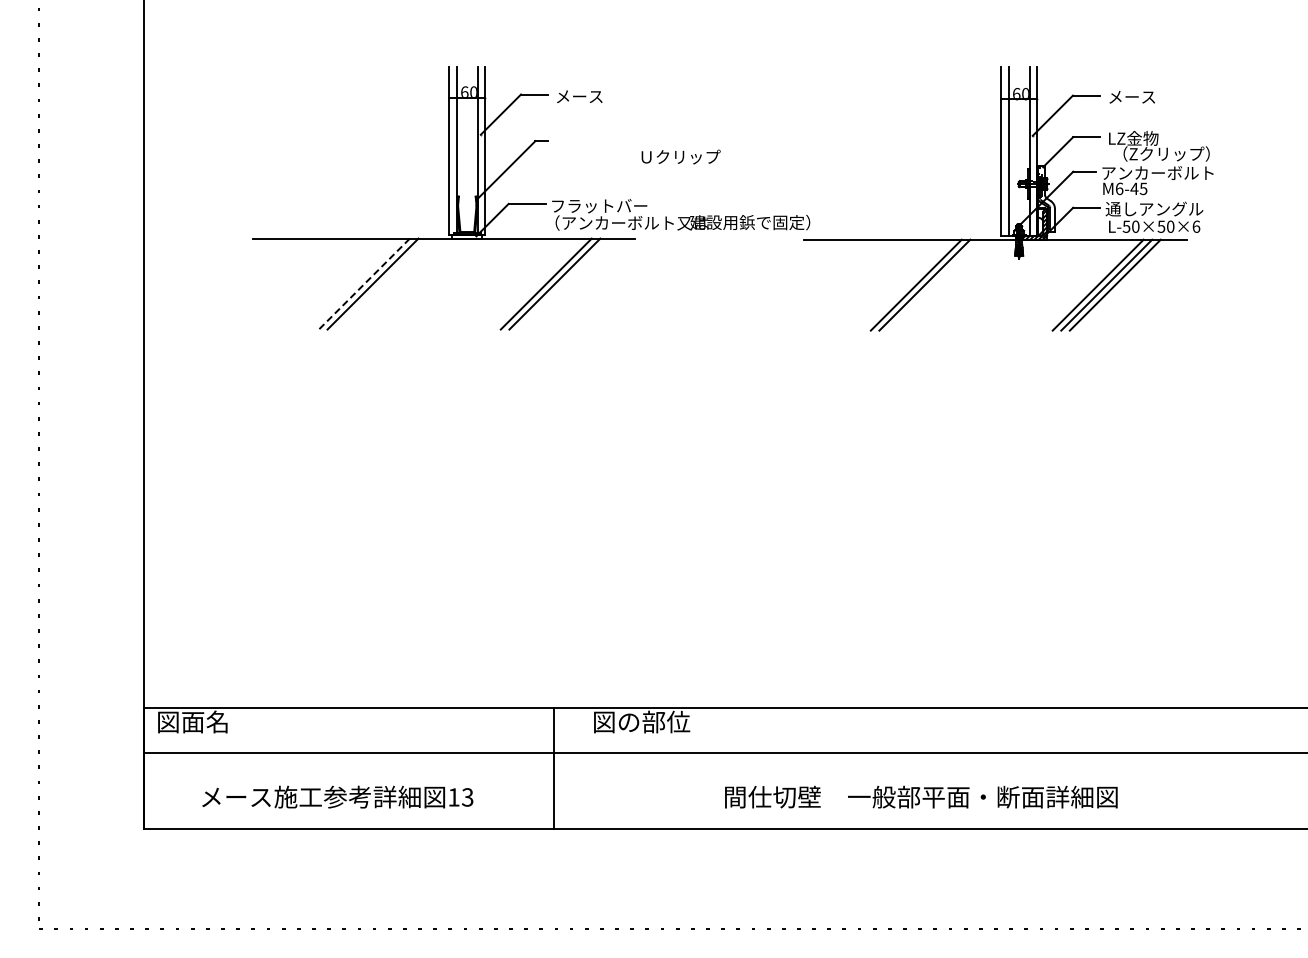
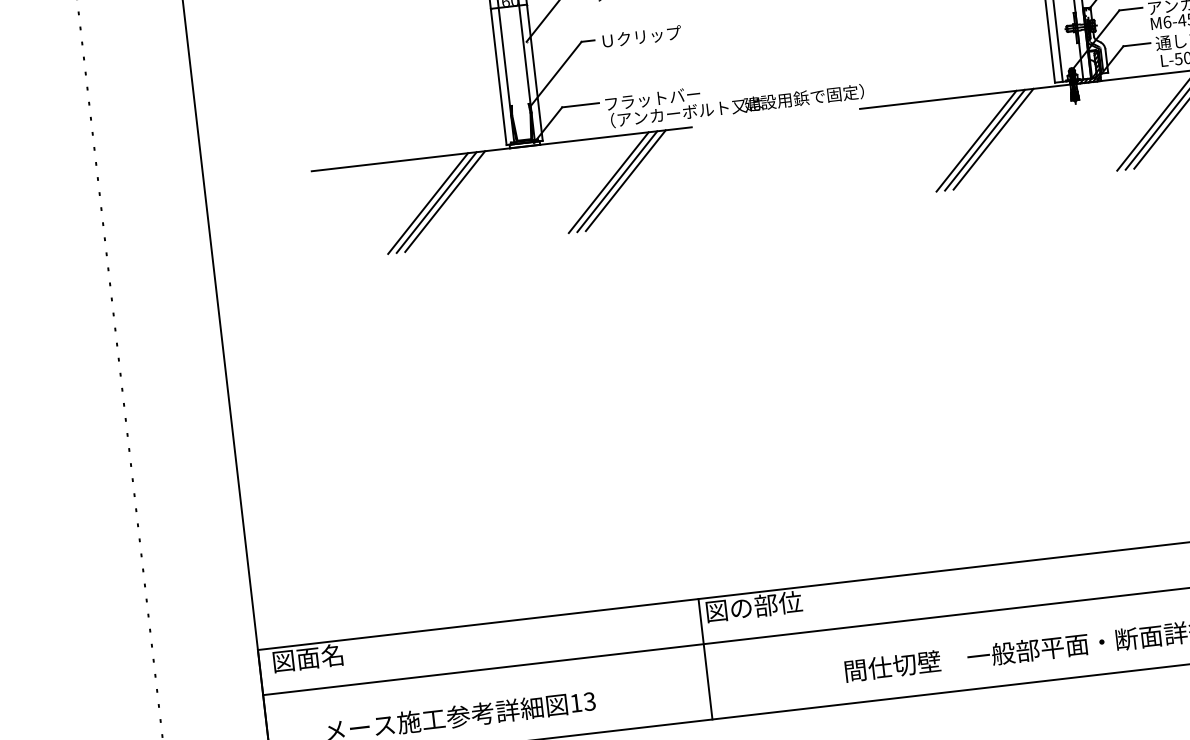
text: (680, 156) -> (641, 36), moved
line: (381, 283) -> (445, 201), added
line: (562, 283) -> (624, 180), added
line: (364, 284) -> (428, 203), dashed -> solid
line: (933, 284) -> (993, 138), added
line: (553, 768) -> (705, 659), moved

